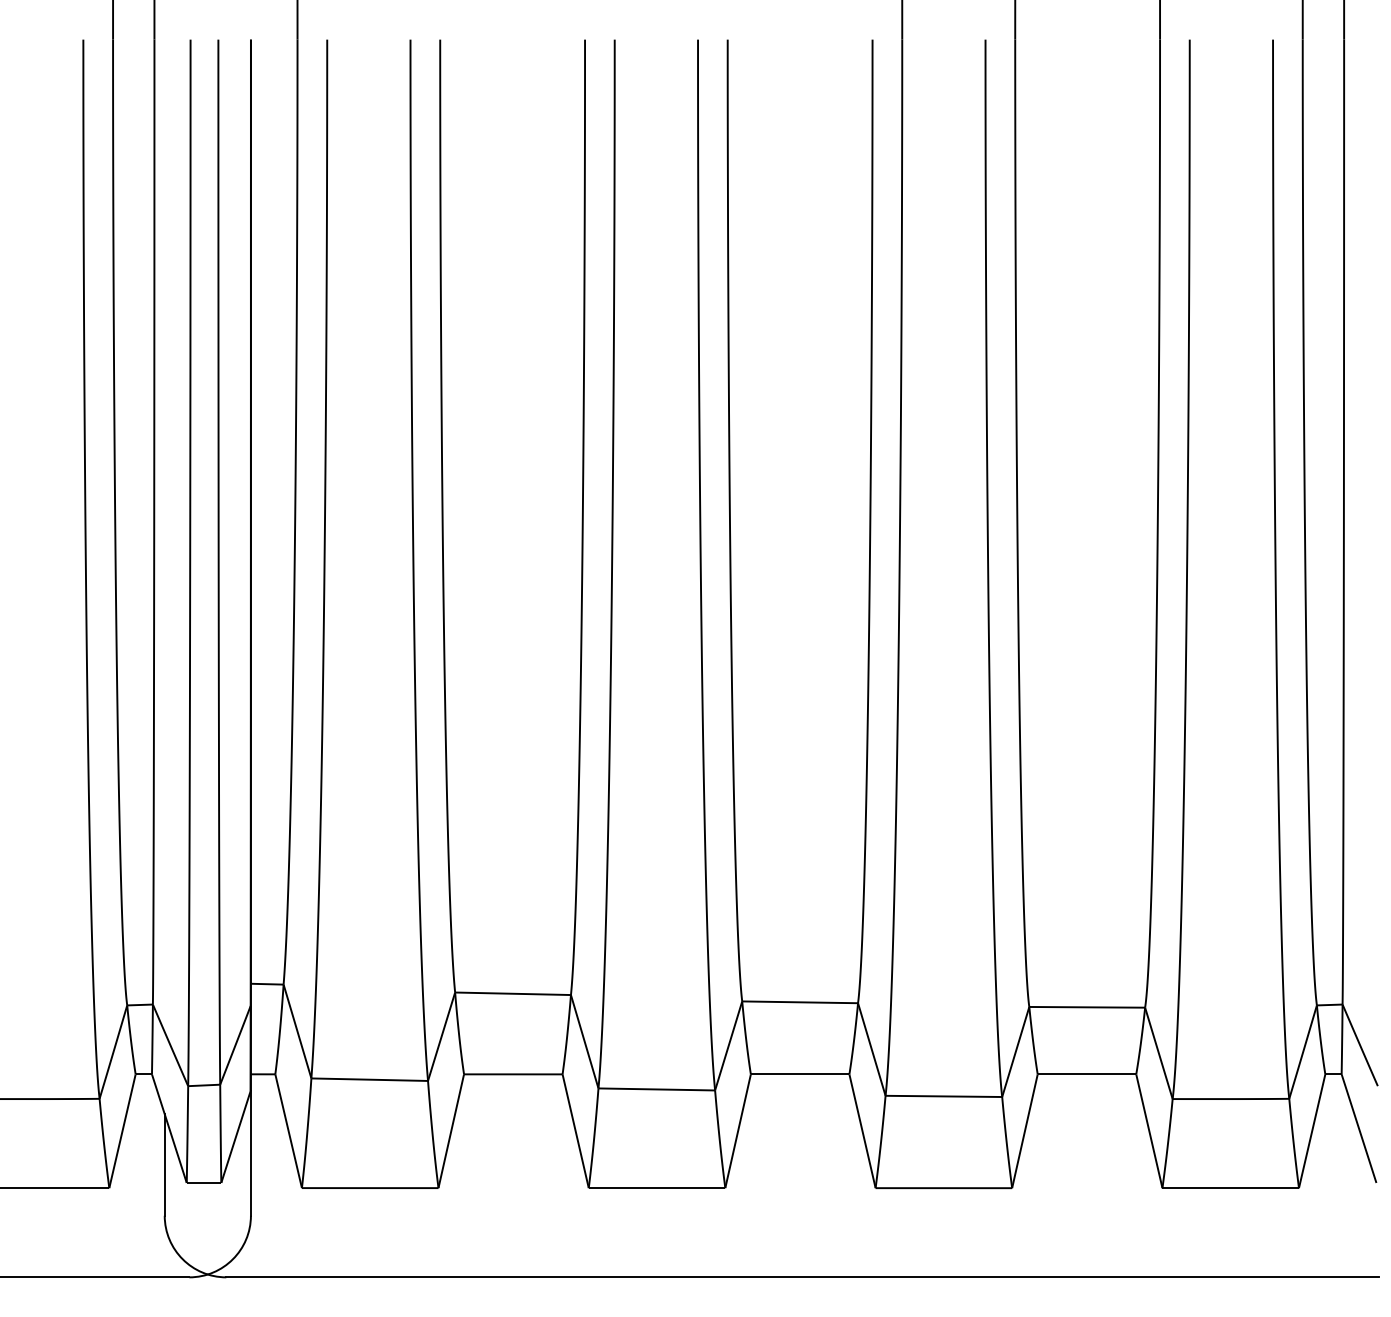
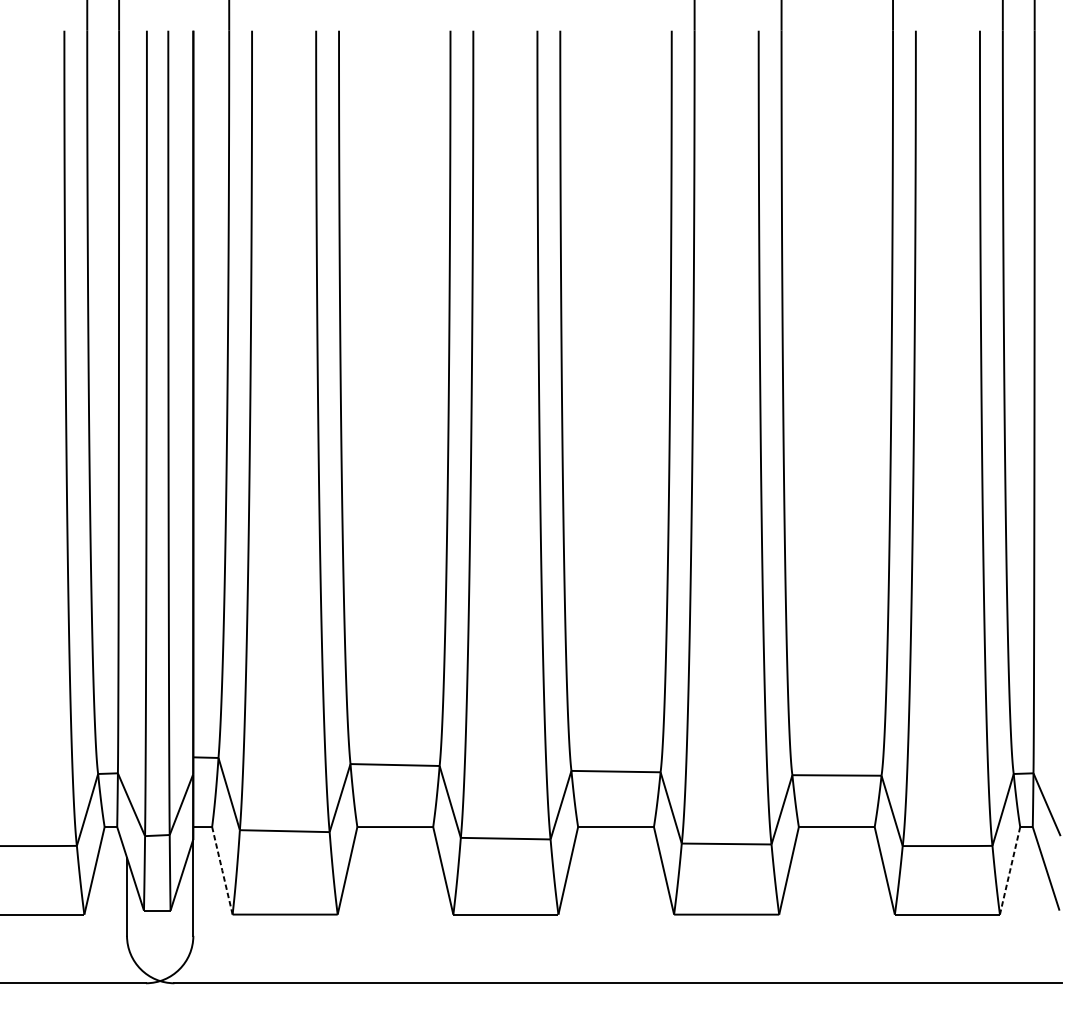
line: (288, 1131) -> (222, 871), solid -> dashed
line: (1312, 1131) -> (1010, 871), solid -> dashed

